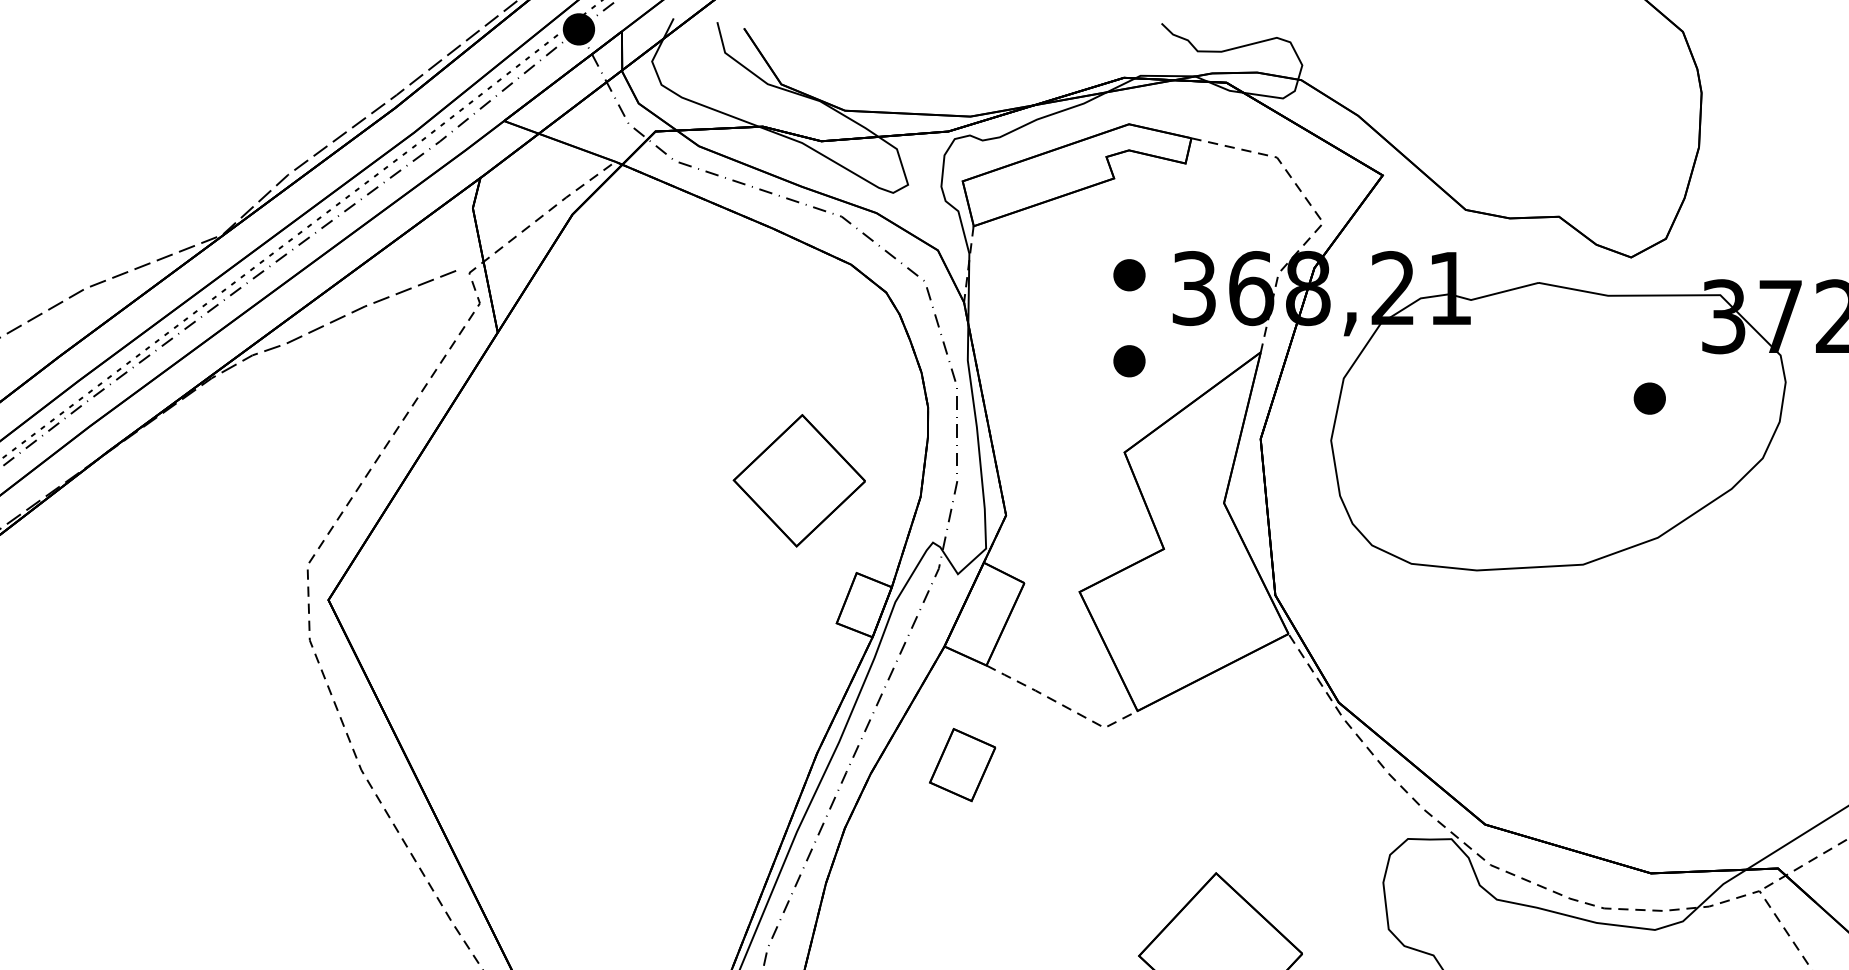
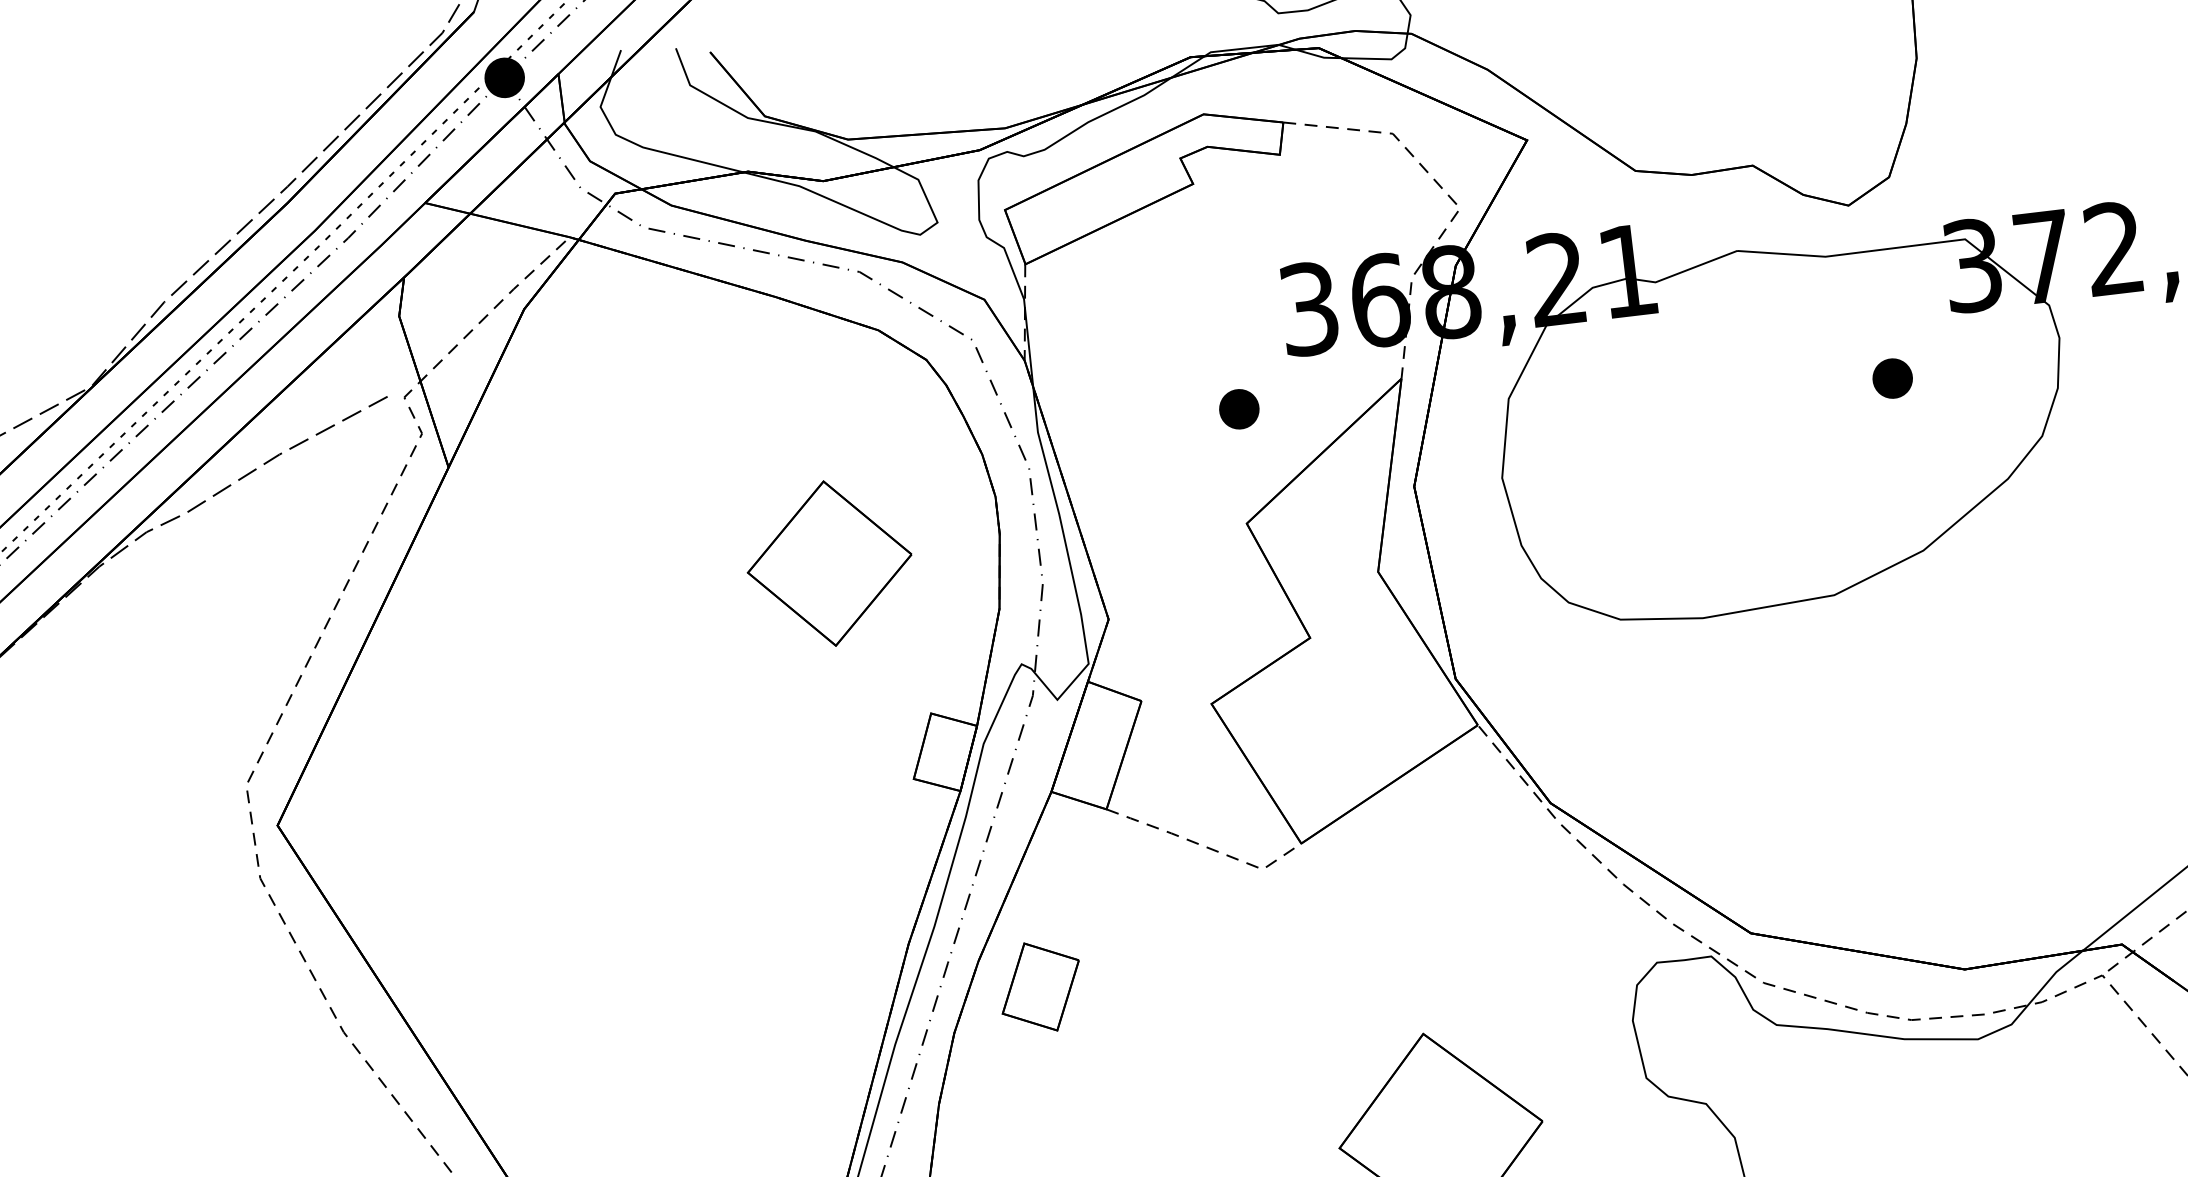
part: (1129, 275) -> (1226, 302), removed
part: (798, 480) -> (828, 563), moved
part: (962, 765) -> (1040, 987), moved

